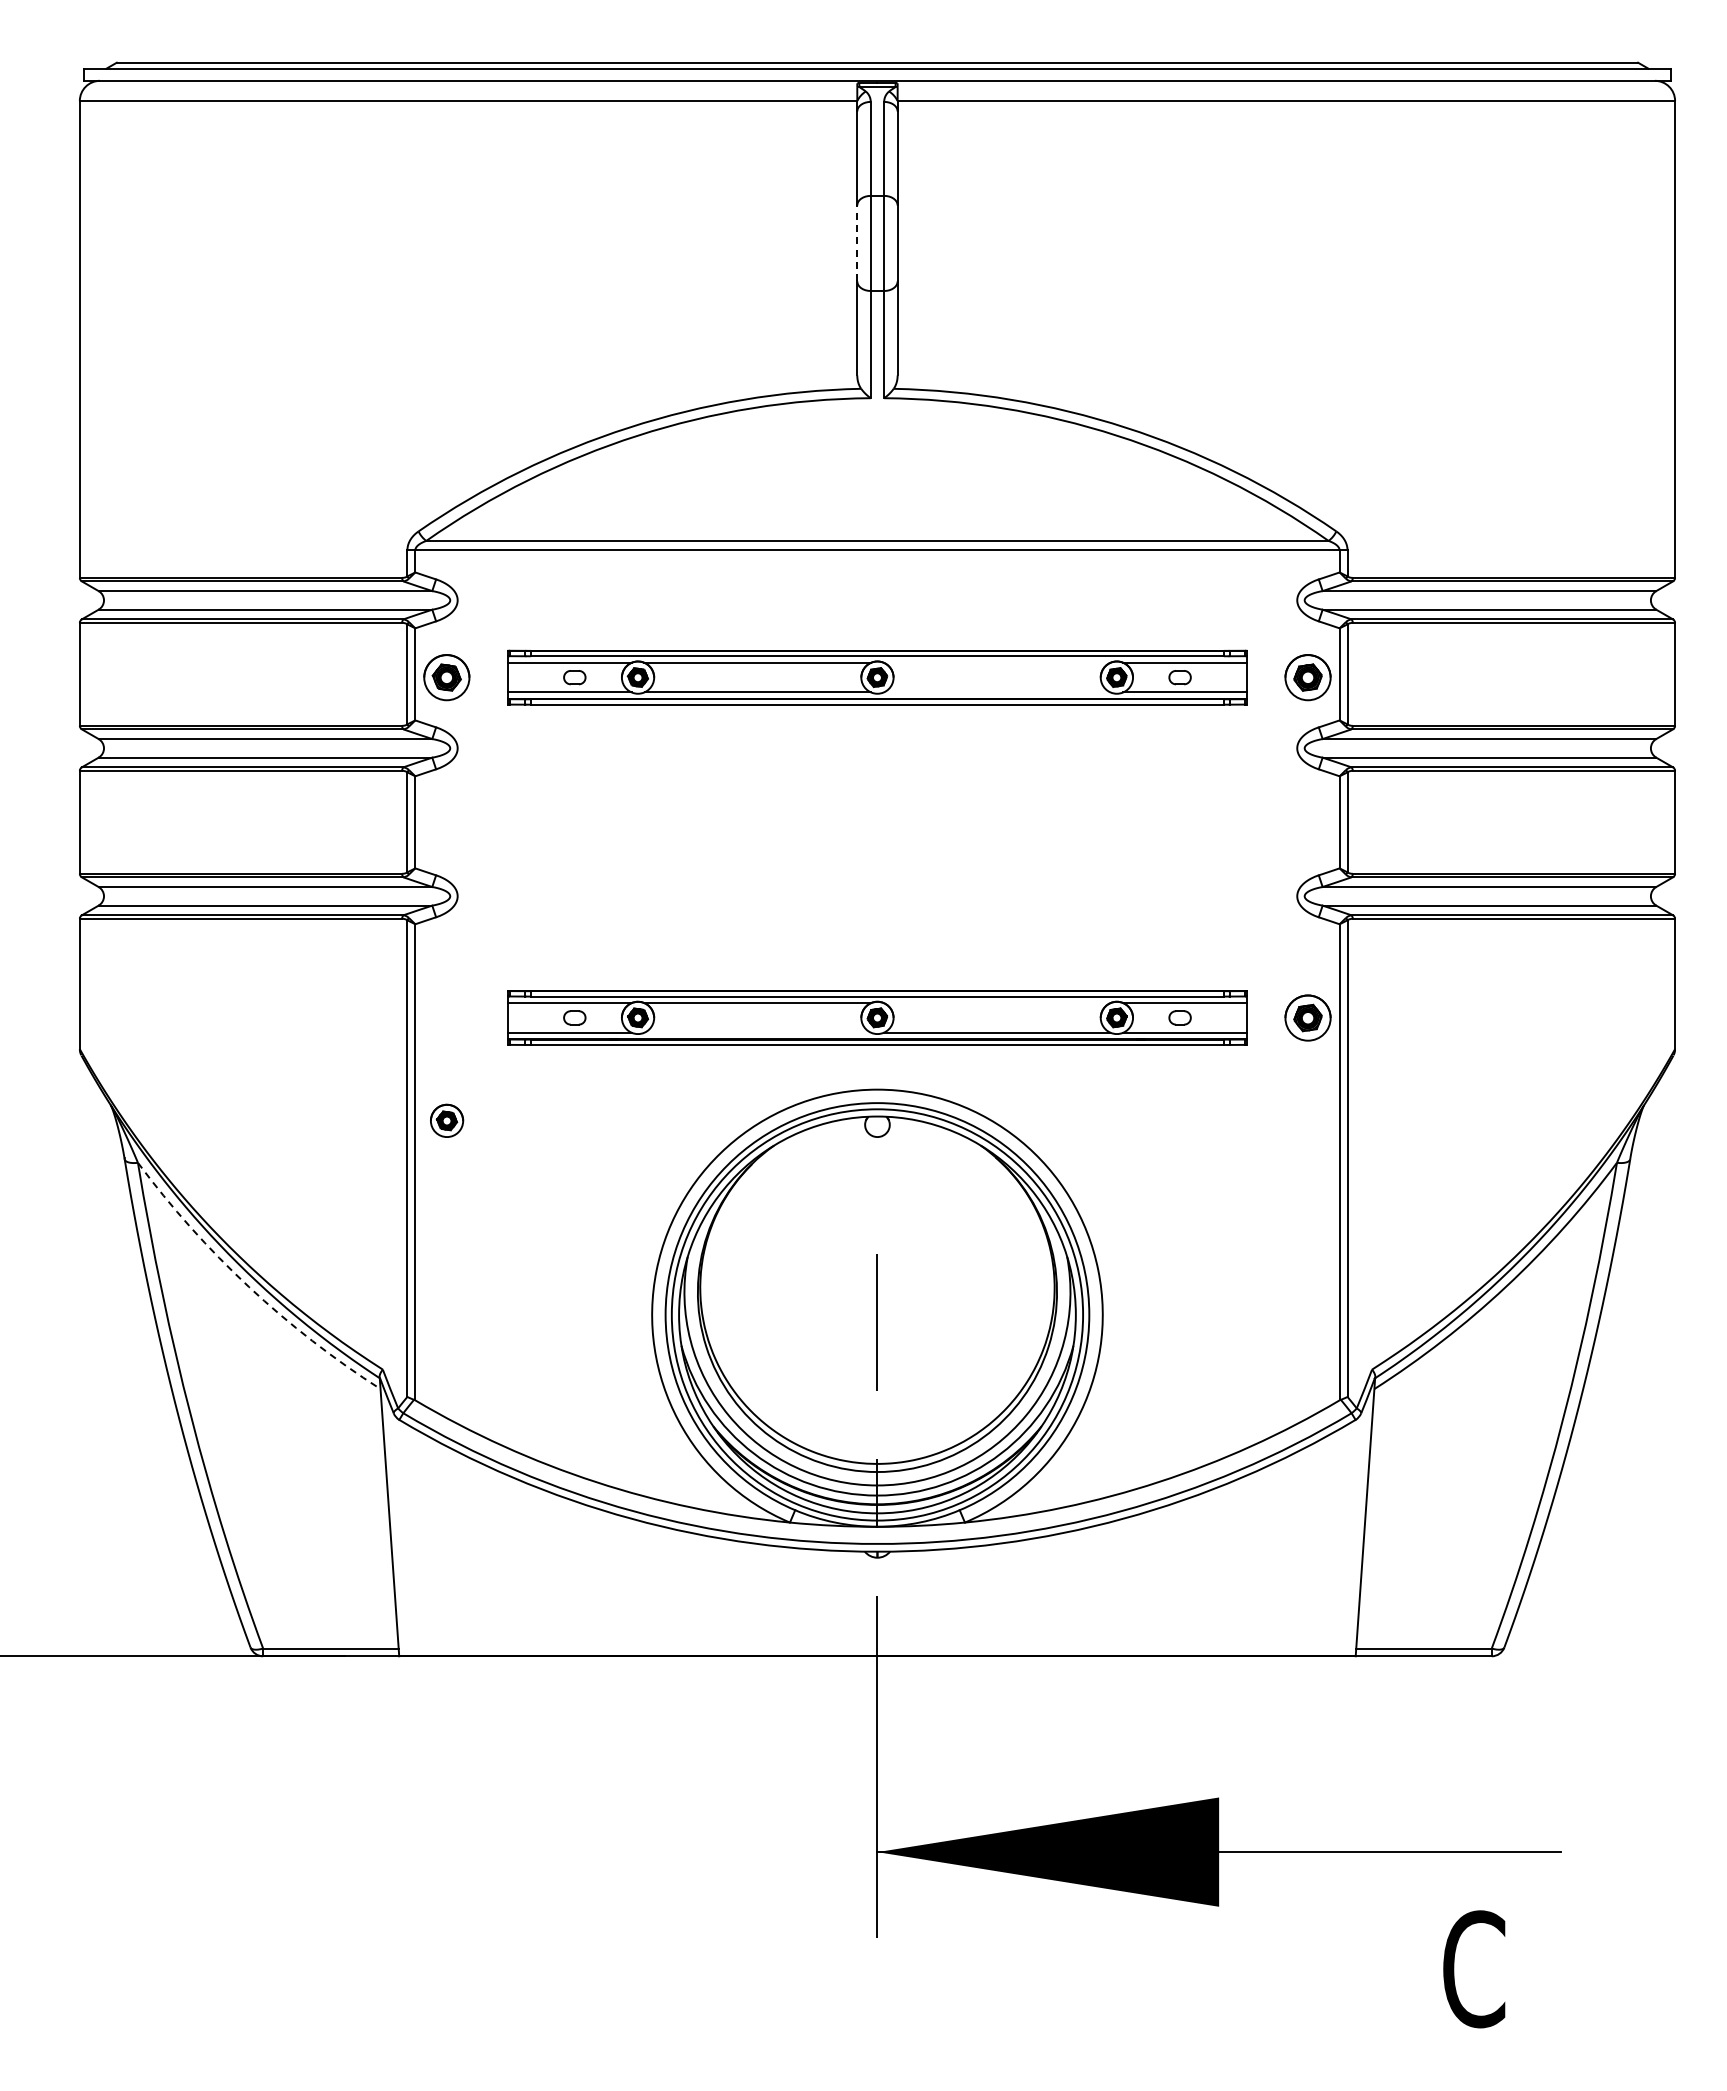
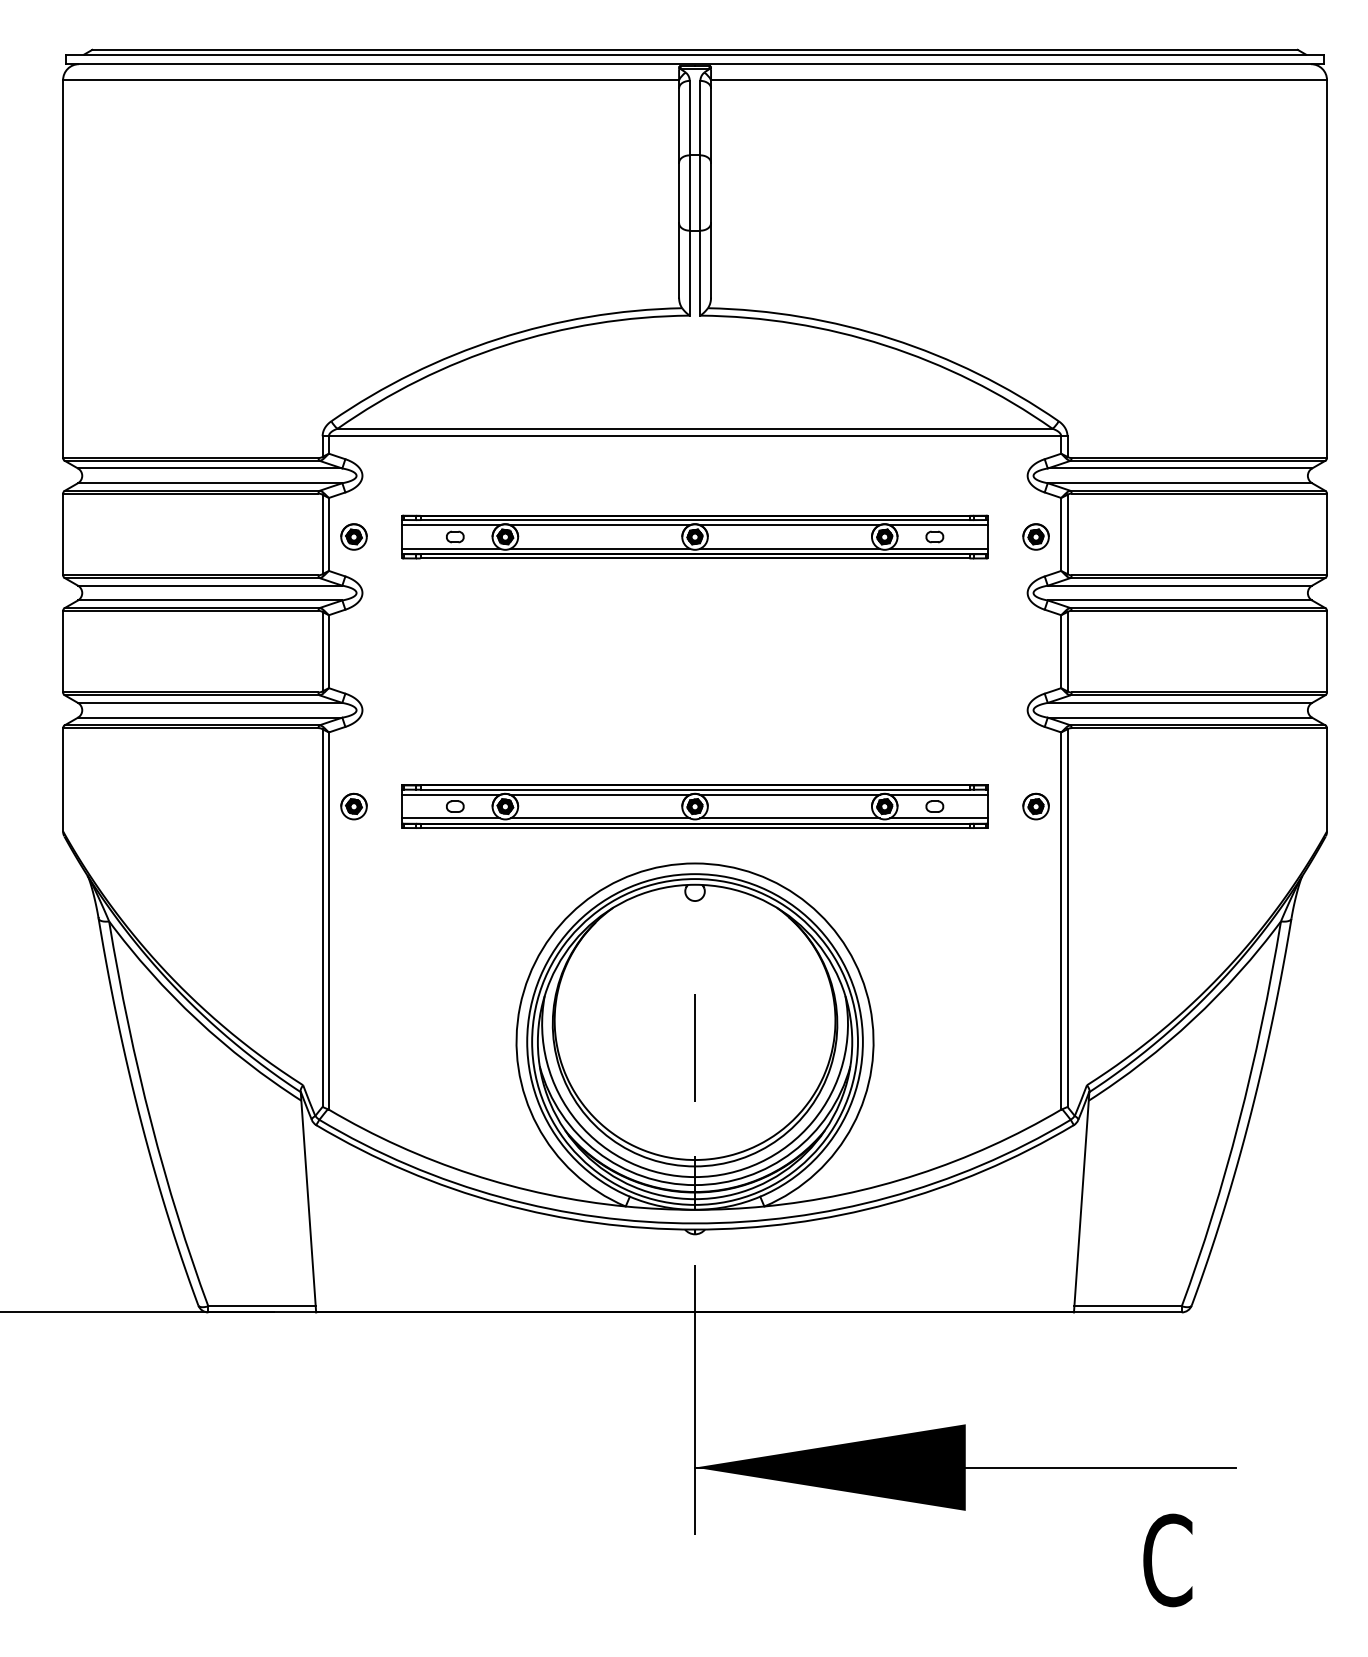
line: (857, 242) -> (679, 192), dashed -> solid
line: (996, 662) -> (789, 525), added
part: (447, 677) -> (354, 536), size x0.71
part: (1307, 677) -> (1035, 536), size x0.71
line: (996, 692) -> (789, 548), added
line: (996, 1003) -> (789, 795), added
part: (1307, 1017) -> (1035, 806), size x0.71
line: (757, 1032) -> (600, 818), added
part: (447, 1120) -> (354, 806), moved
arc: (248, 1286) -> (196, 1019), dashed -> solid

